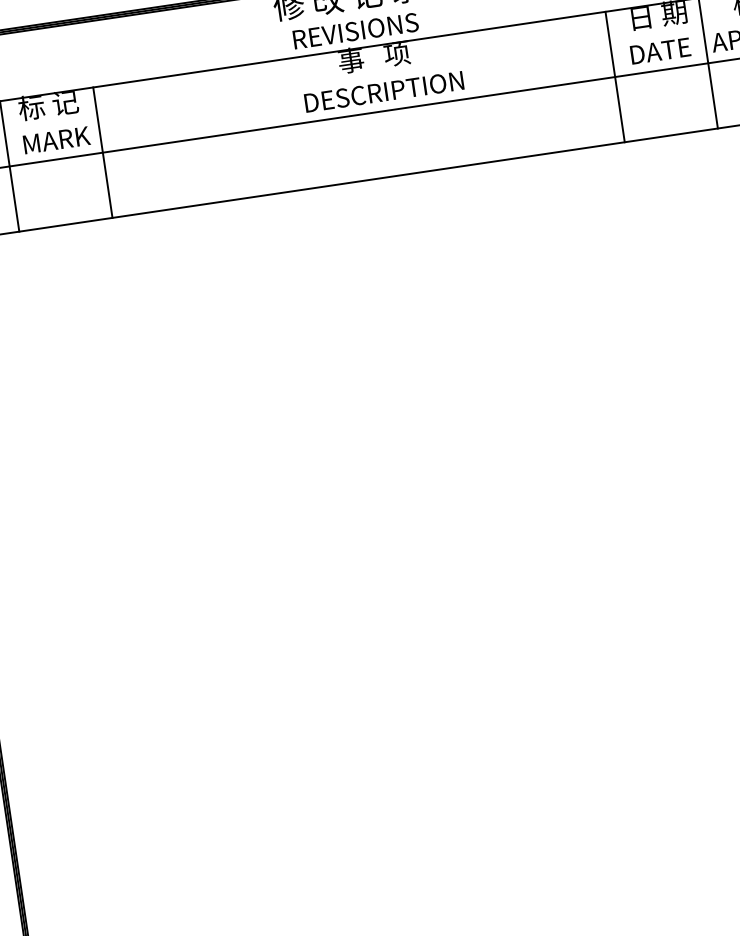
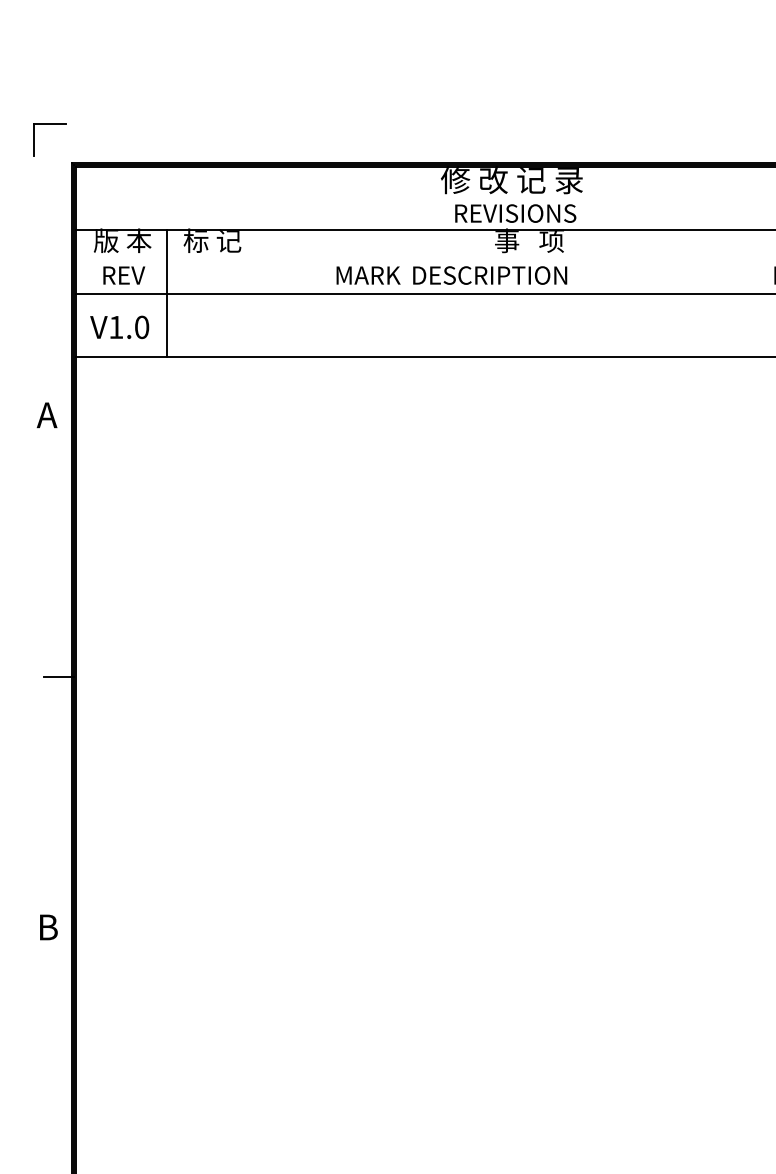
line: (615, 76) -> (756, 293), removed
text: (384, 91) -> (490, 275), moved
text: (56, 140) -> (368, 275), moved
line: (102, 152) -> (257, 293), removed

